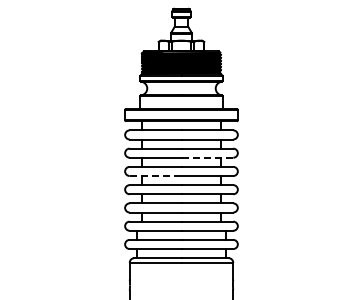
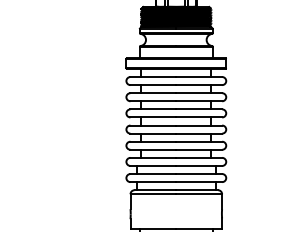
line: (207, 157) -> (199, 101), dashed -> solid
line: (155, 176) -> (153, 117), dashed -> solid

